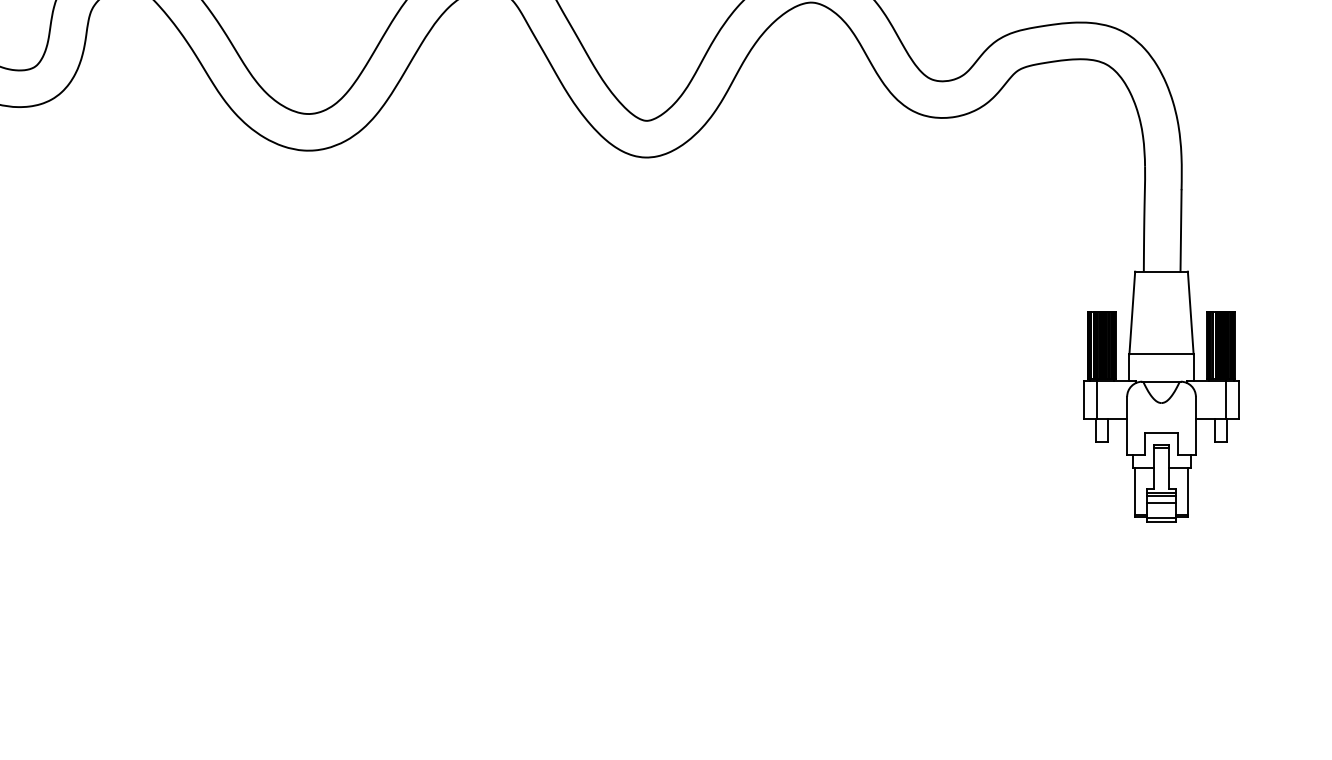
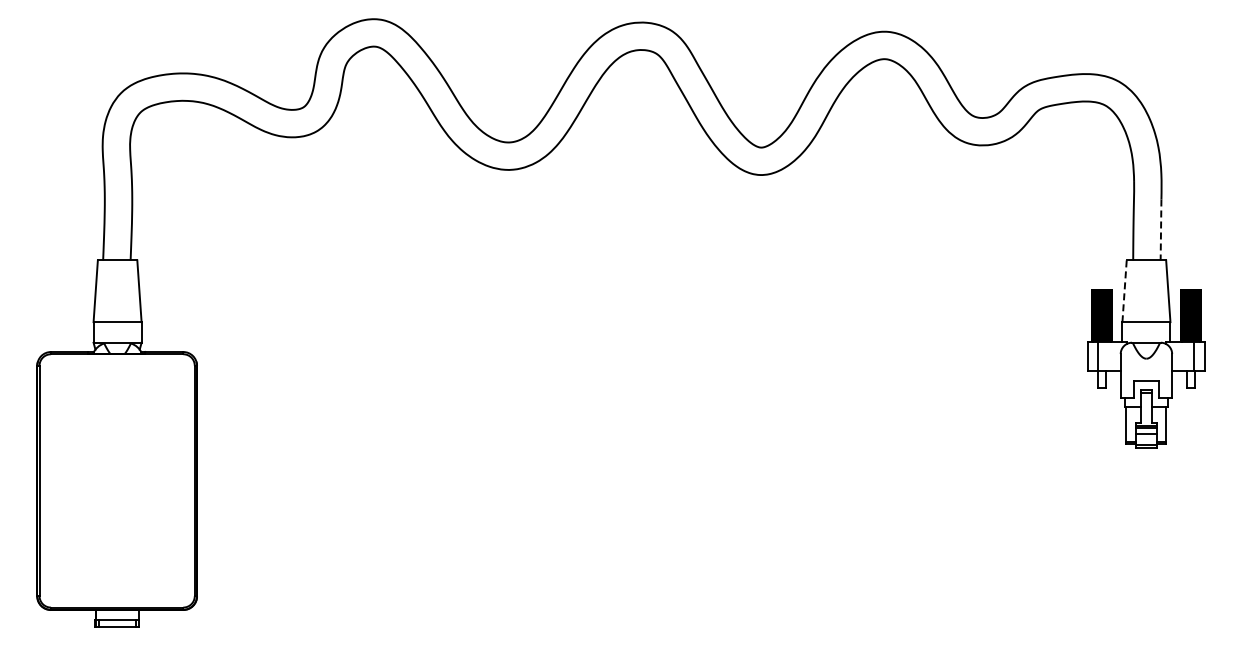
line: (1181, 231) -> (1161, 230), solid -> dashed
line: (1132, 313) -> (1124, 291), solid -> dashed

